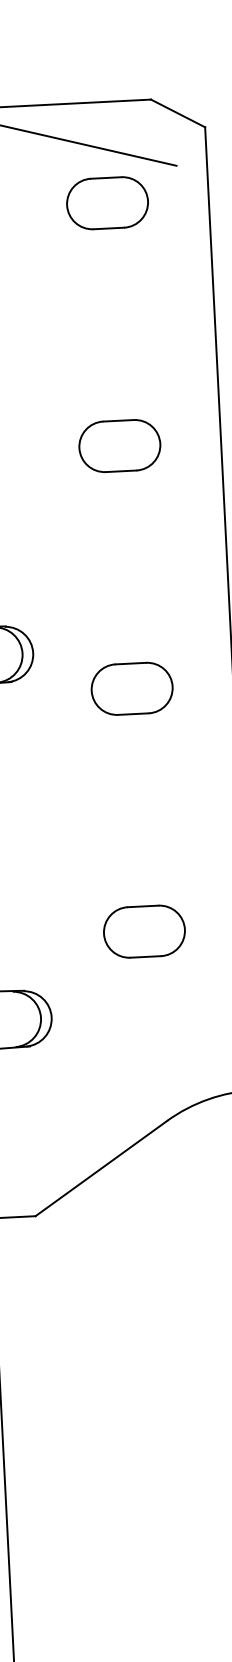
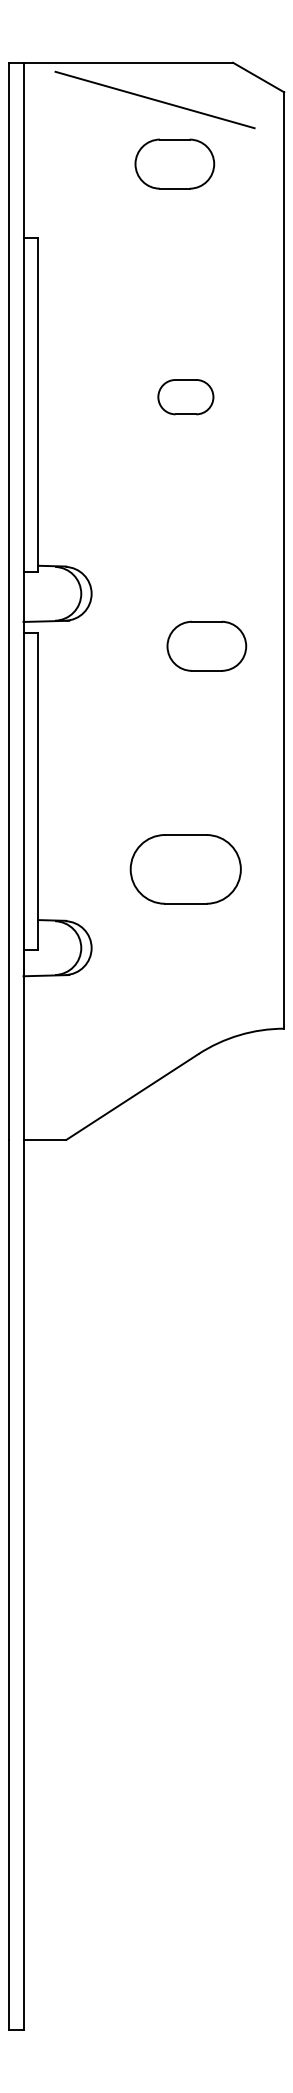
part: (107, 202) -> (174, 163), moved
part: (119, 445) -> (185, 396), size x0.7
part: (131, 688) -> (206, 645), moved
part: (144, 931) -> (185, 869), size x1.4

